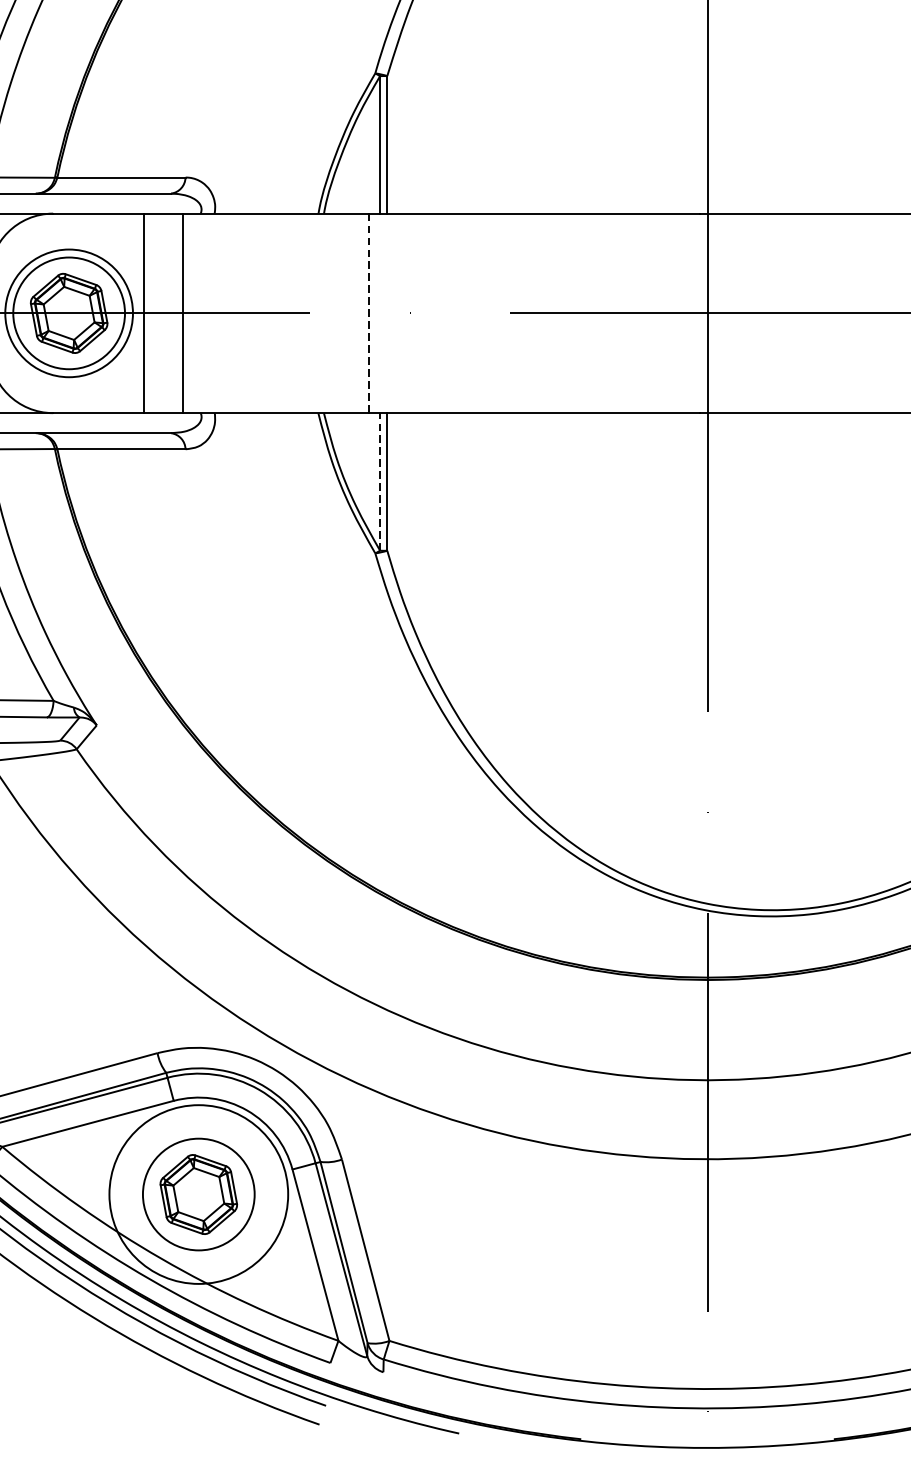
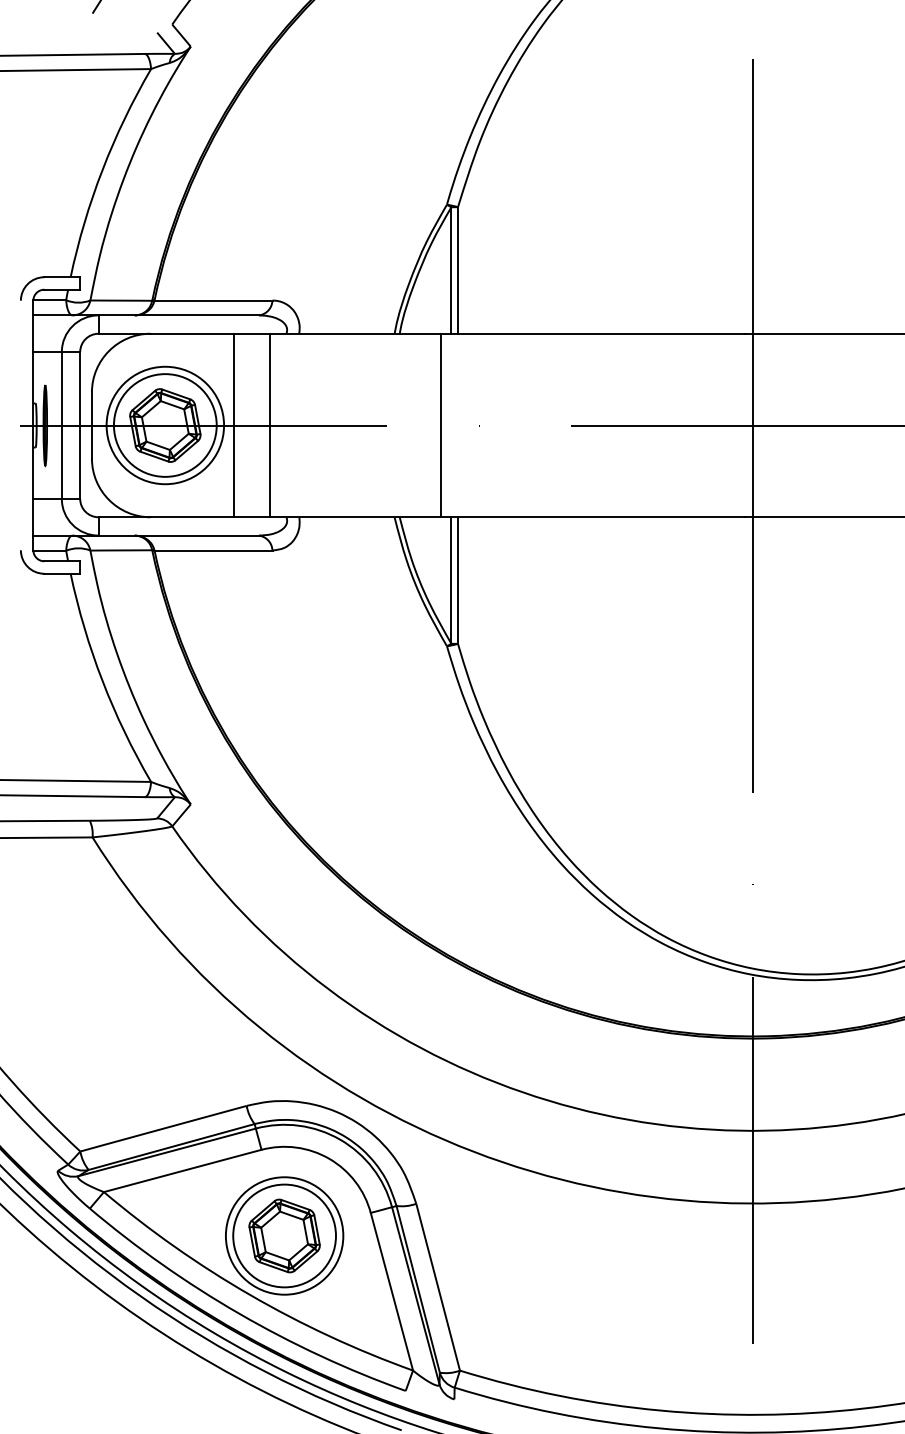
line: (369, 313) -> (441, 425), dashed -> solid
line: (380, 481) -> (451, 580), dashed -> solid
circle: (198, 1194) -> (284, 1235), size x0.71

